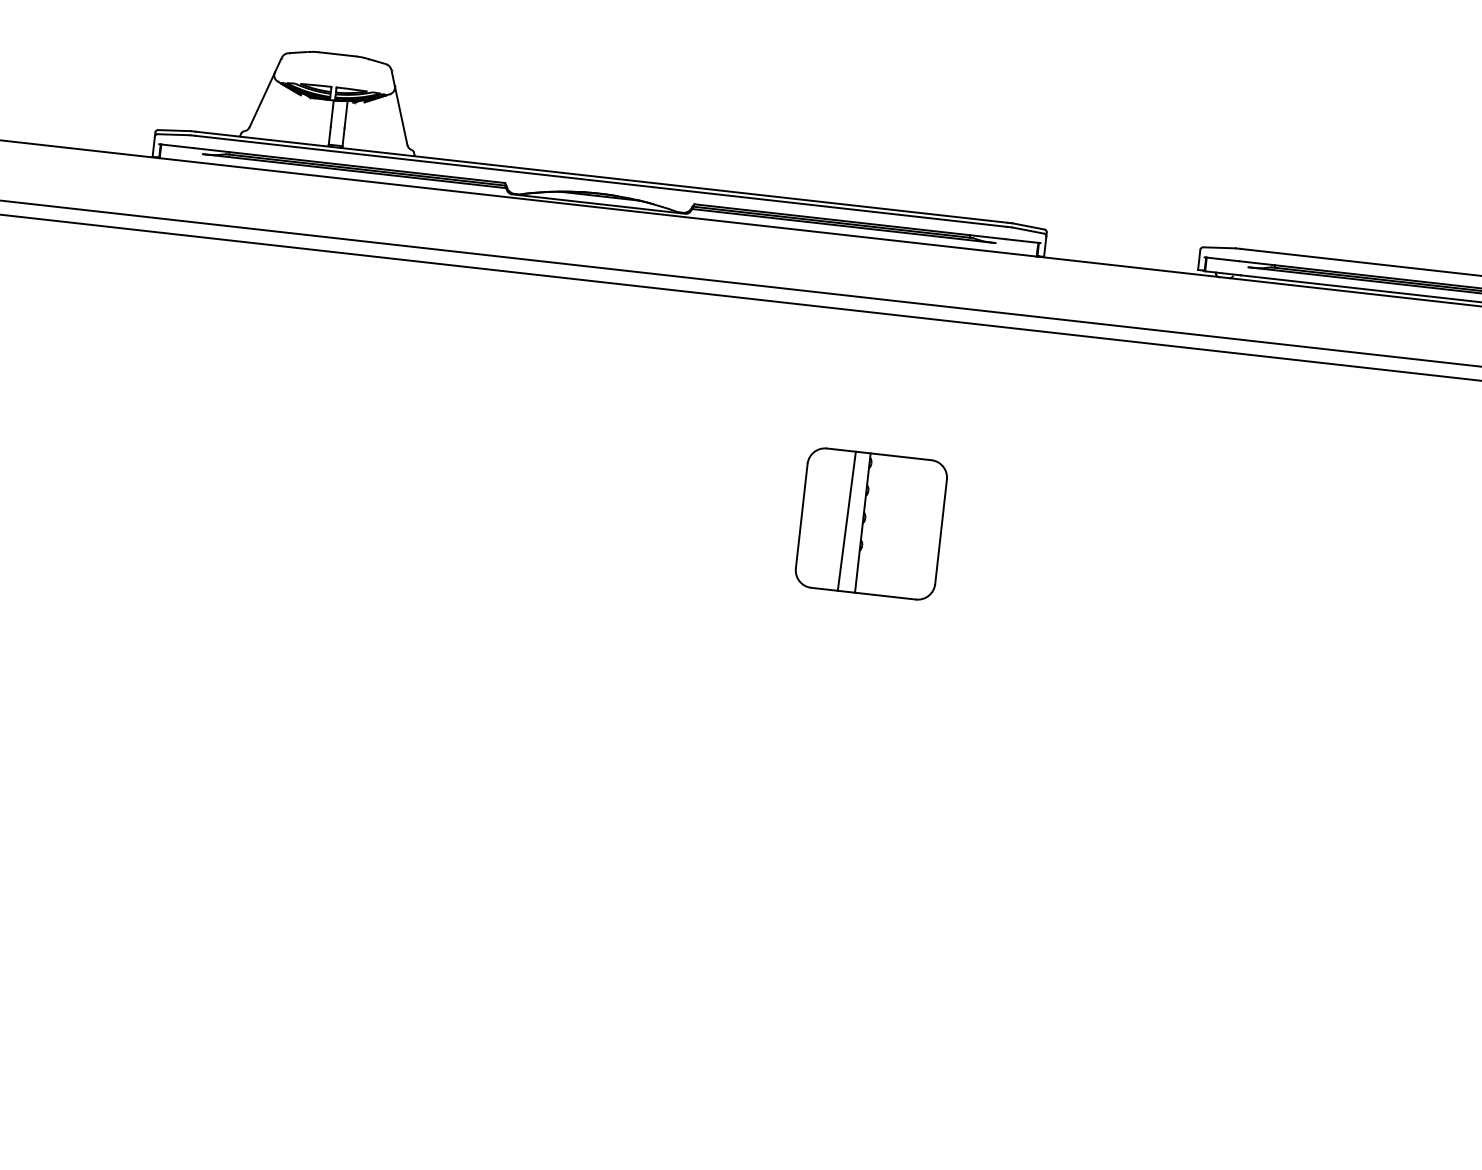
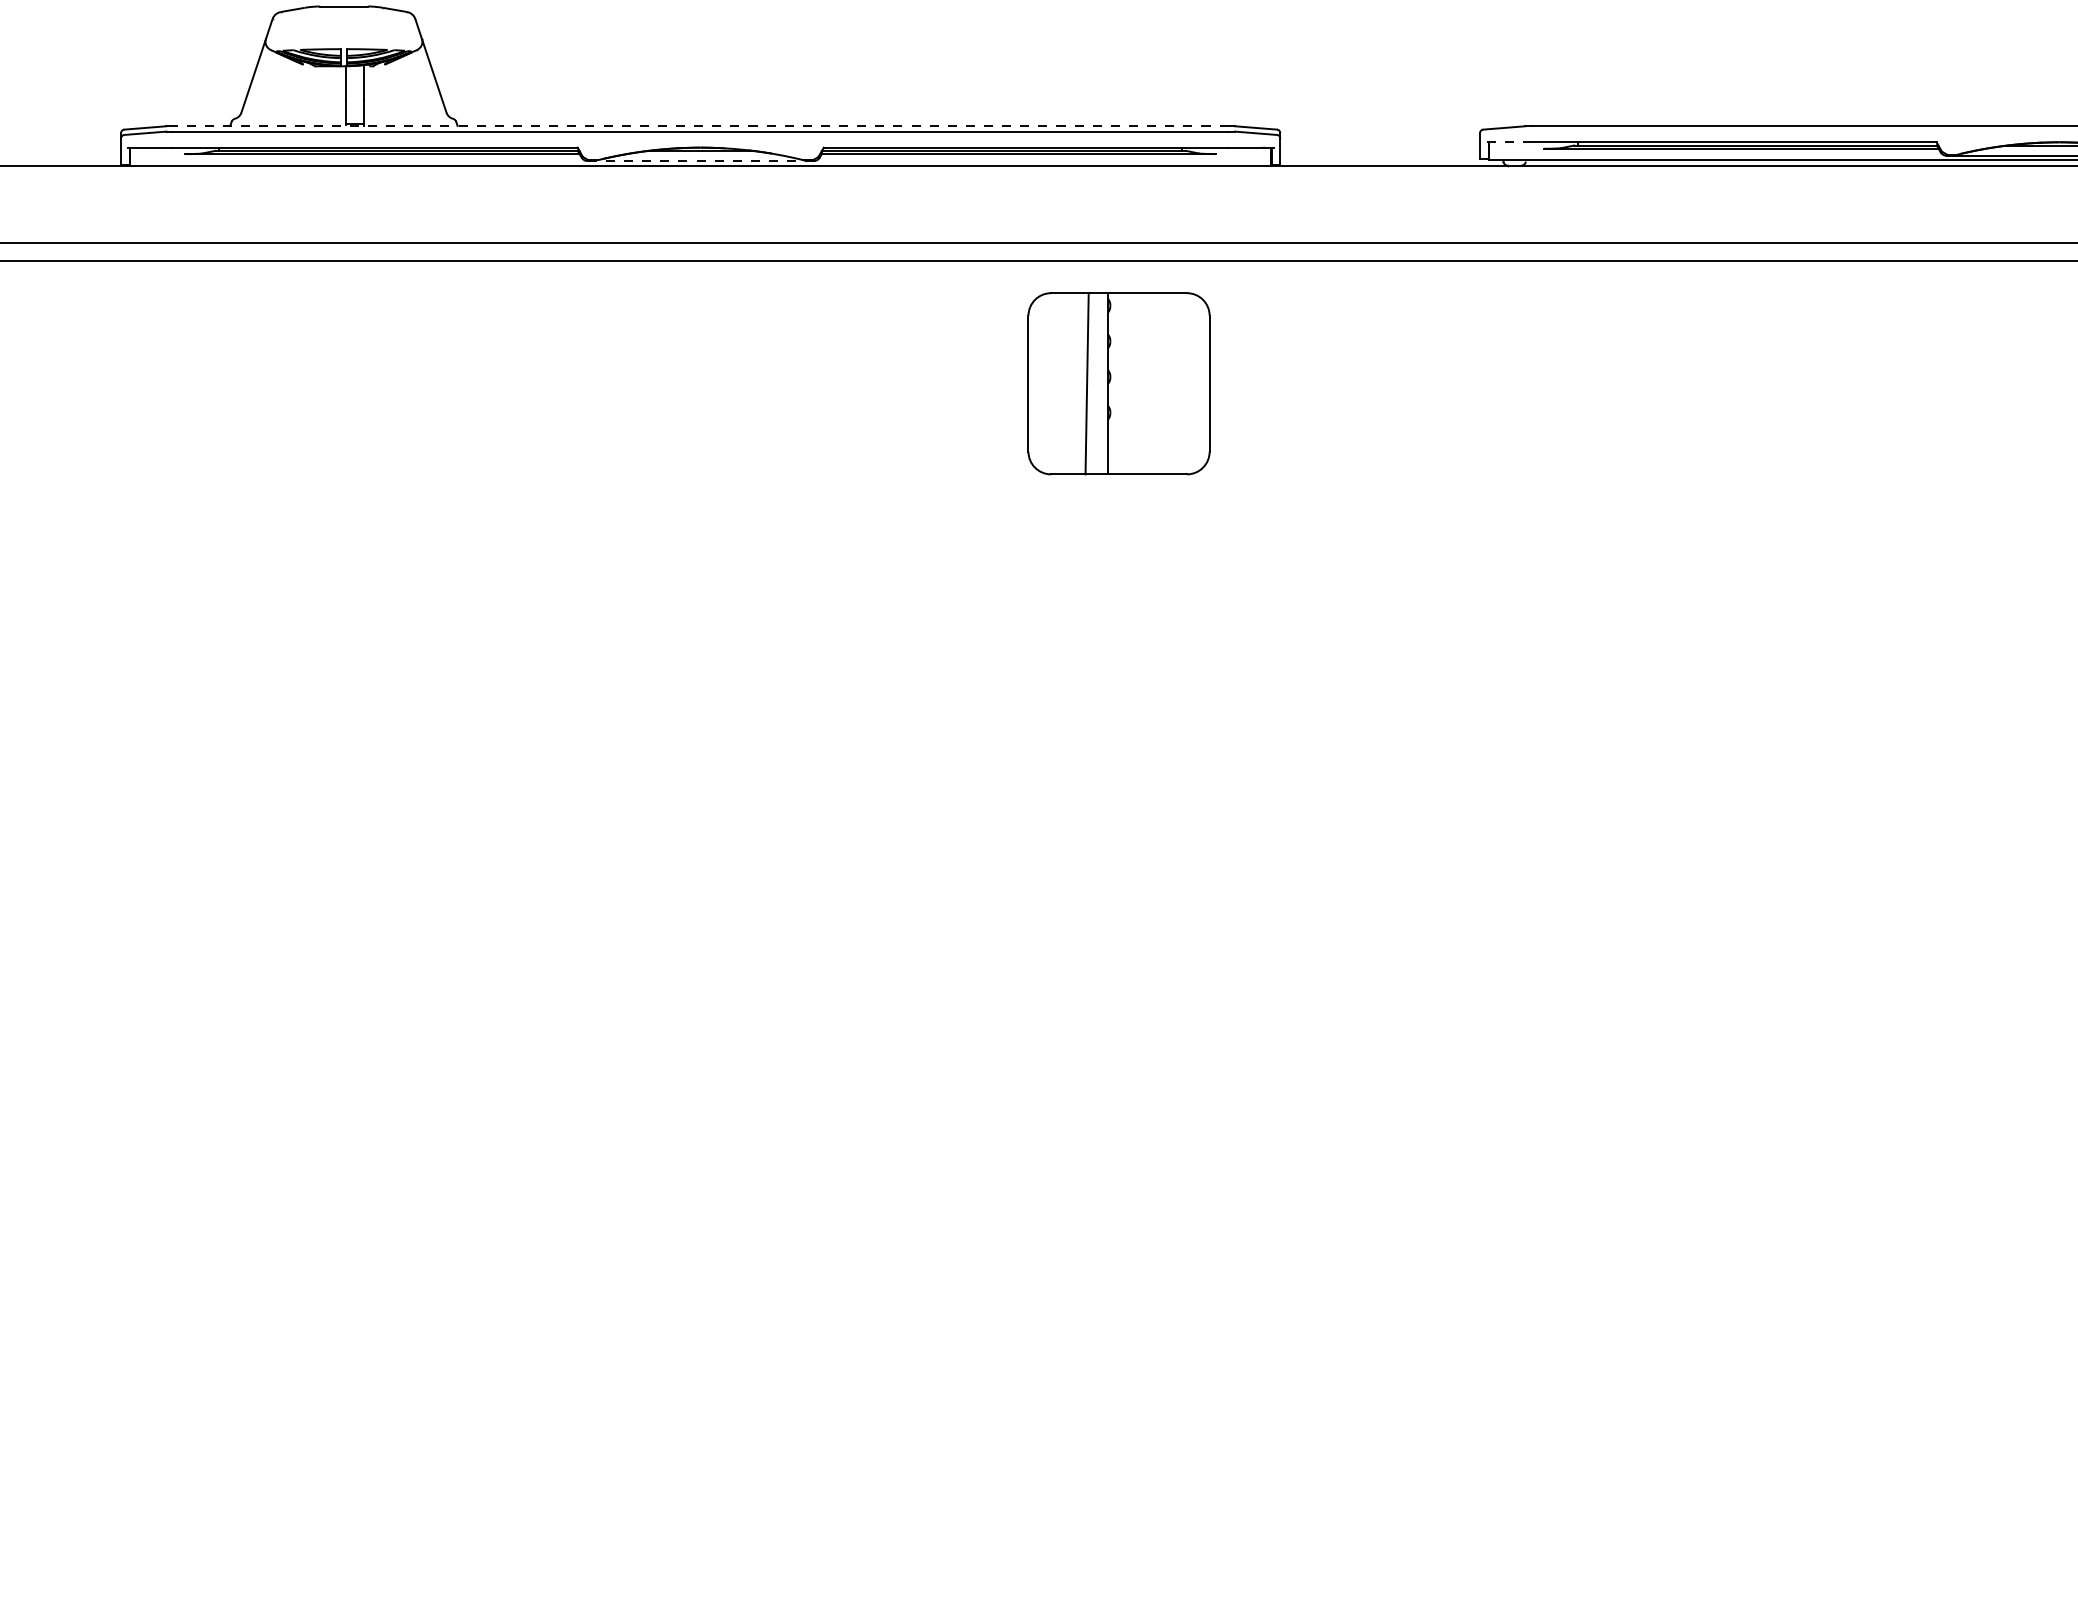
line: (601, 177) -> (700, 126), solid -> dashed
line: (598, 204) -> (700, 161), solid -> dashed
line: (1222, 259) -> (1509, 142), solid -> dashed
part: (870, 523) -> (1118, 383), moved

